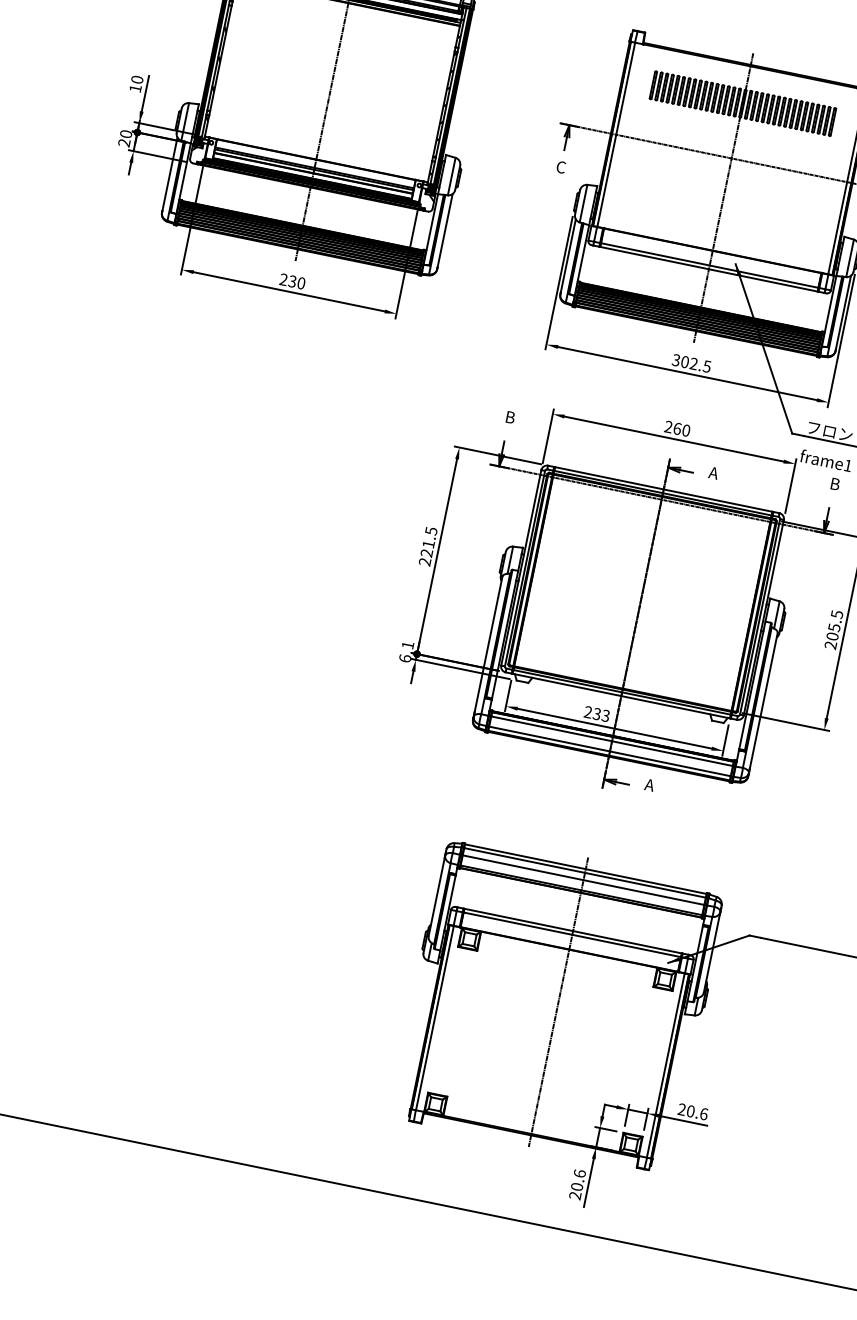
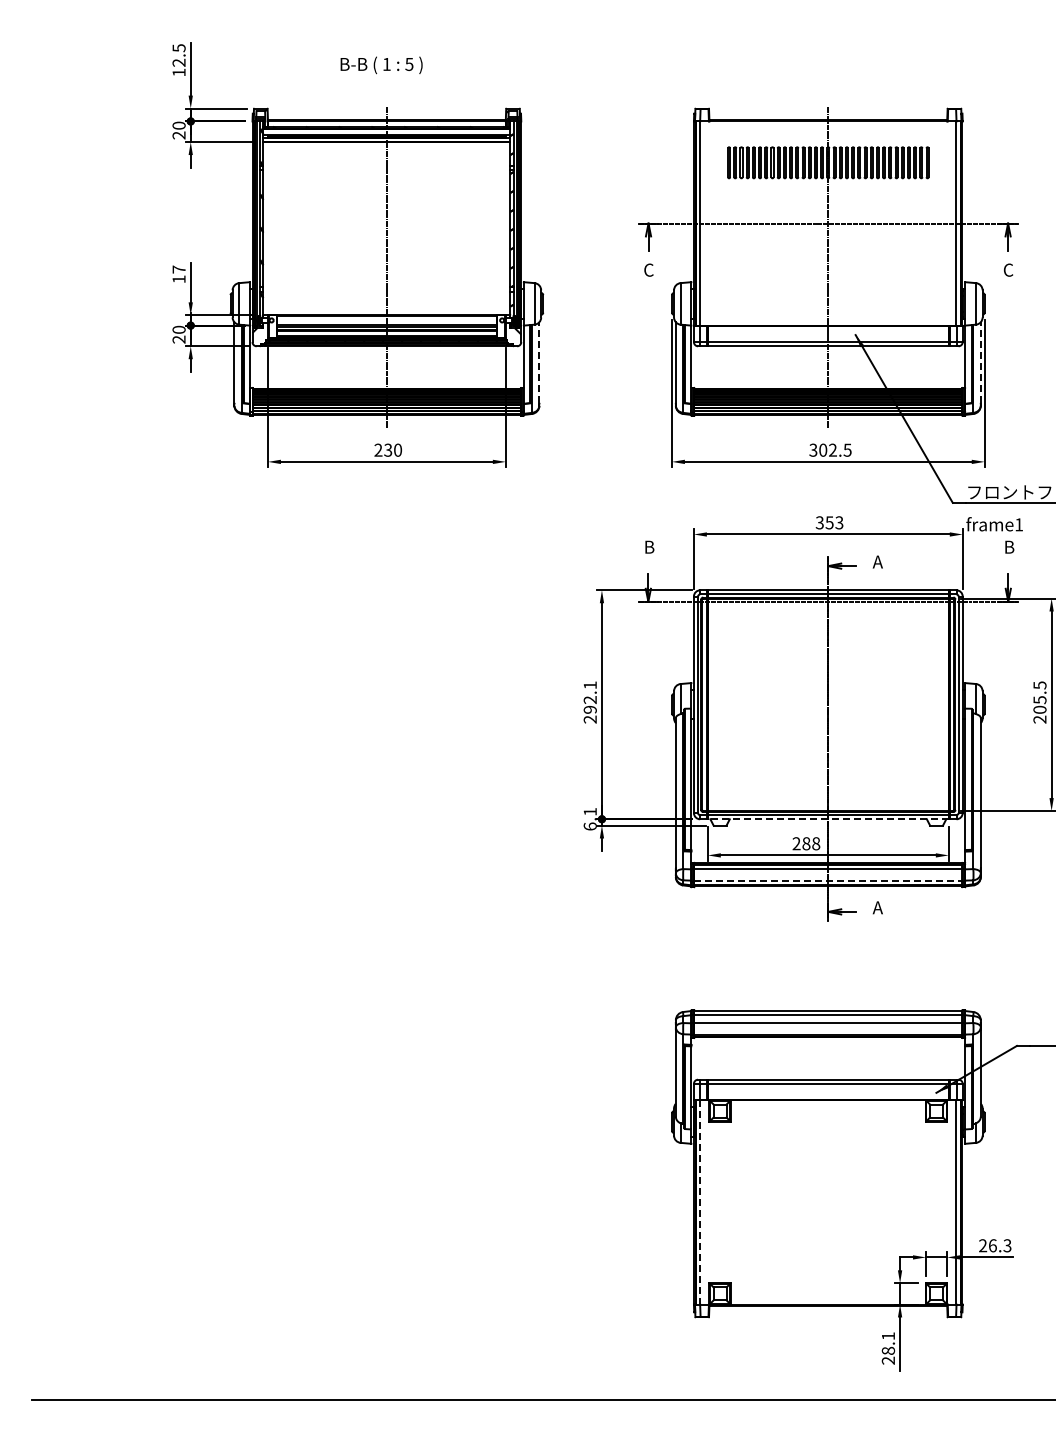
text: (136, 79) -> (178, 269), 10 -> 17
line: (445, 230) -> (539, 362), solid -> dashed
line: (843, 312) -> (980, 362), solid -> dashed
text: (677, 428) -> (829, 522), 260 -> 353
text: (428, 541) -> (589, 697), 221.5 -> 292.1
line: (620, 696) -> (827, 819), solid -> dashed
text: (601, 714) -> (811, 843), 233 -> 288
line: (610, 751) -> (828, 880), solid -> dashed
line: (558, 1002) -> (828, 1158), removed
line: (435, 1018) -> (700, 1202), solid -> dashed
text: (697, 1112) -> (1000, 1245), 20.6 -> 26.3
text: (578, 1180) -> (888, 1343), 20.6 -> 28.1

